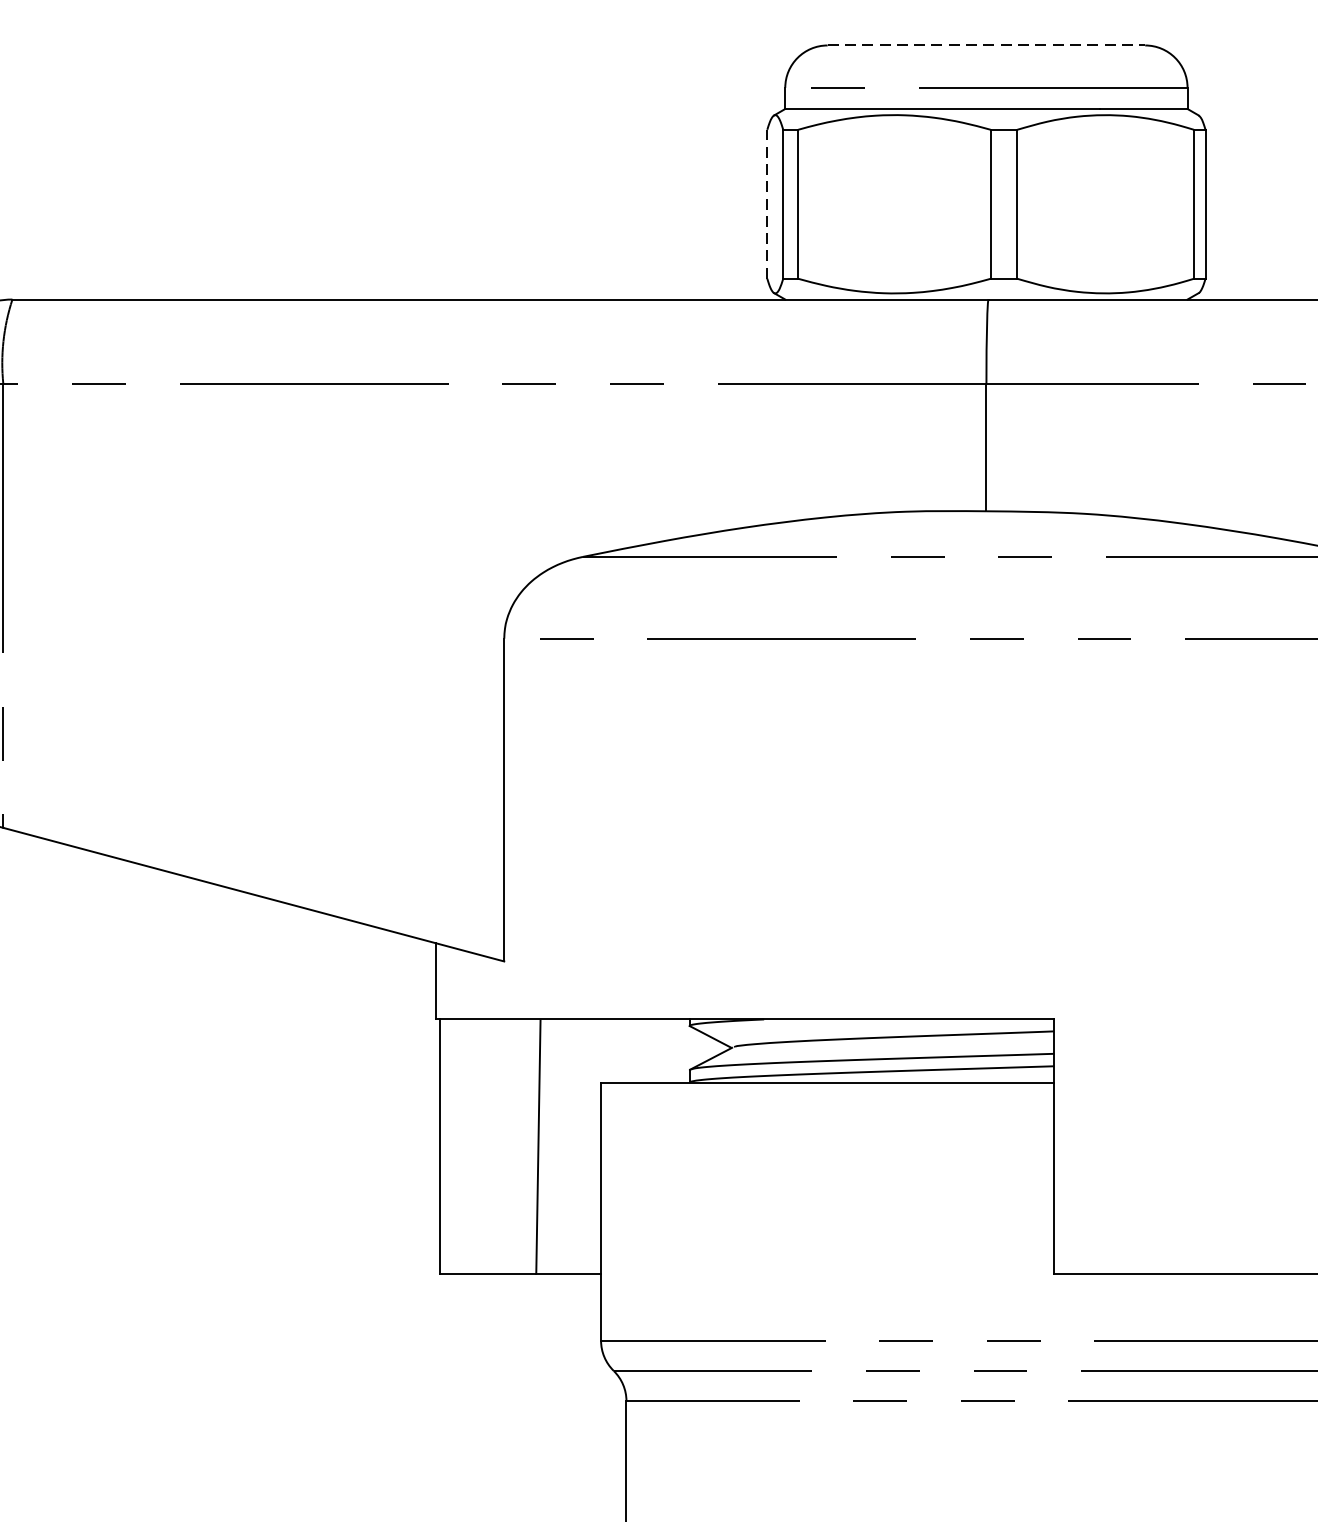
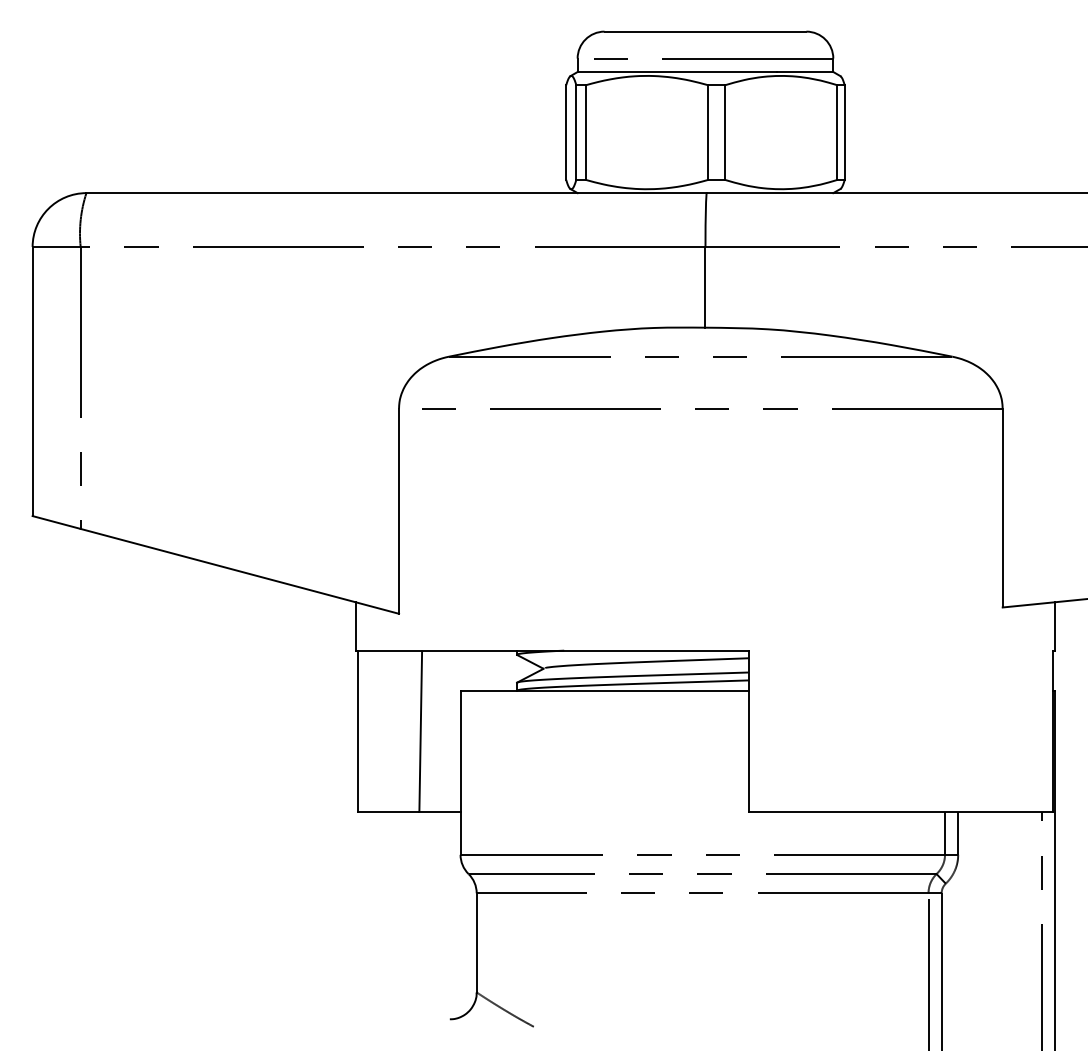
line: (986, 45) -> (705, 31), dashed -> solid
line: (767, 204) -> (566, 132), dashed -> solid

